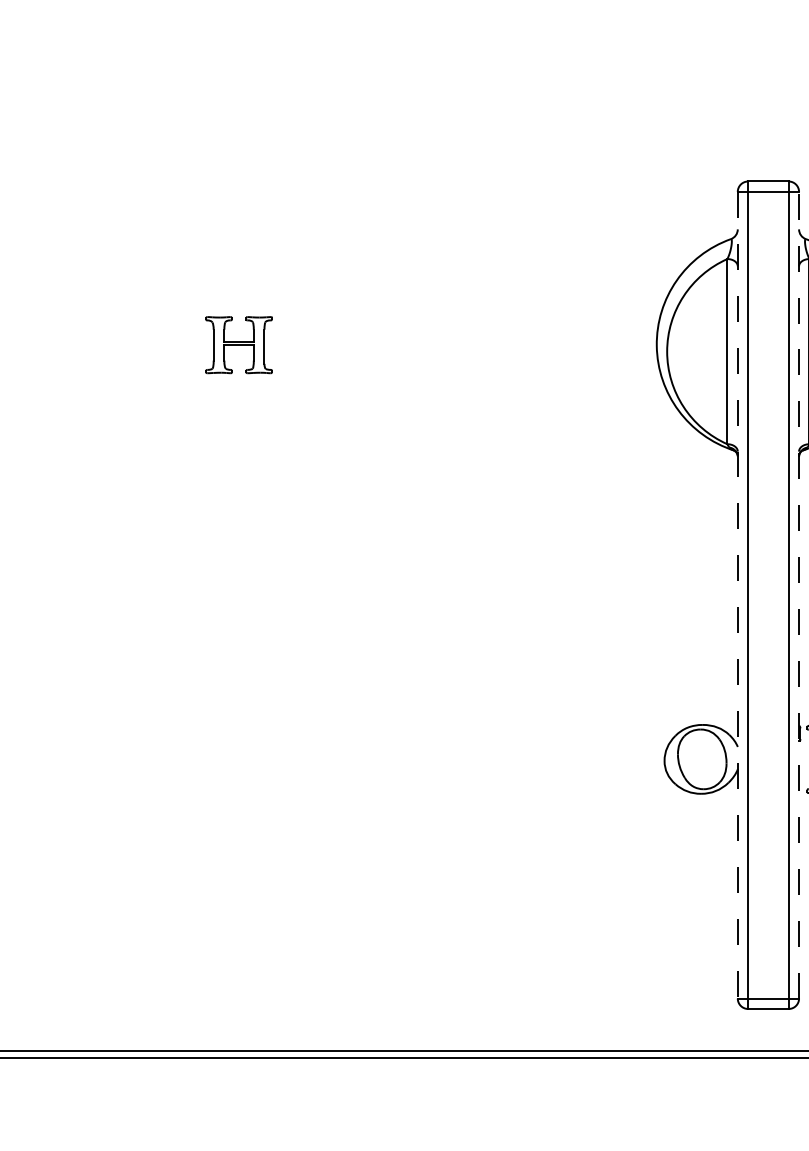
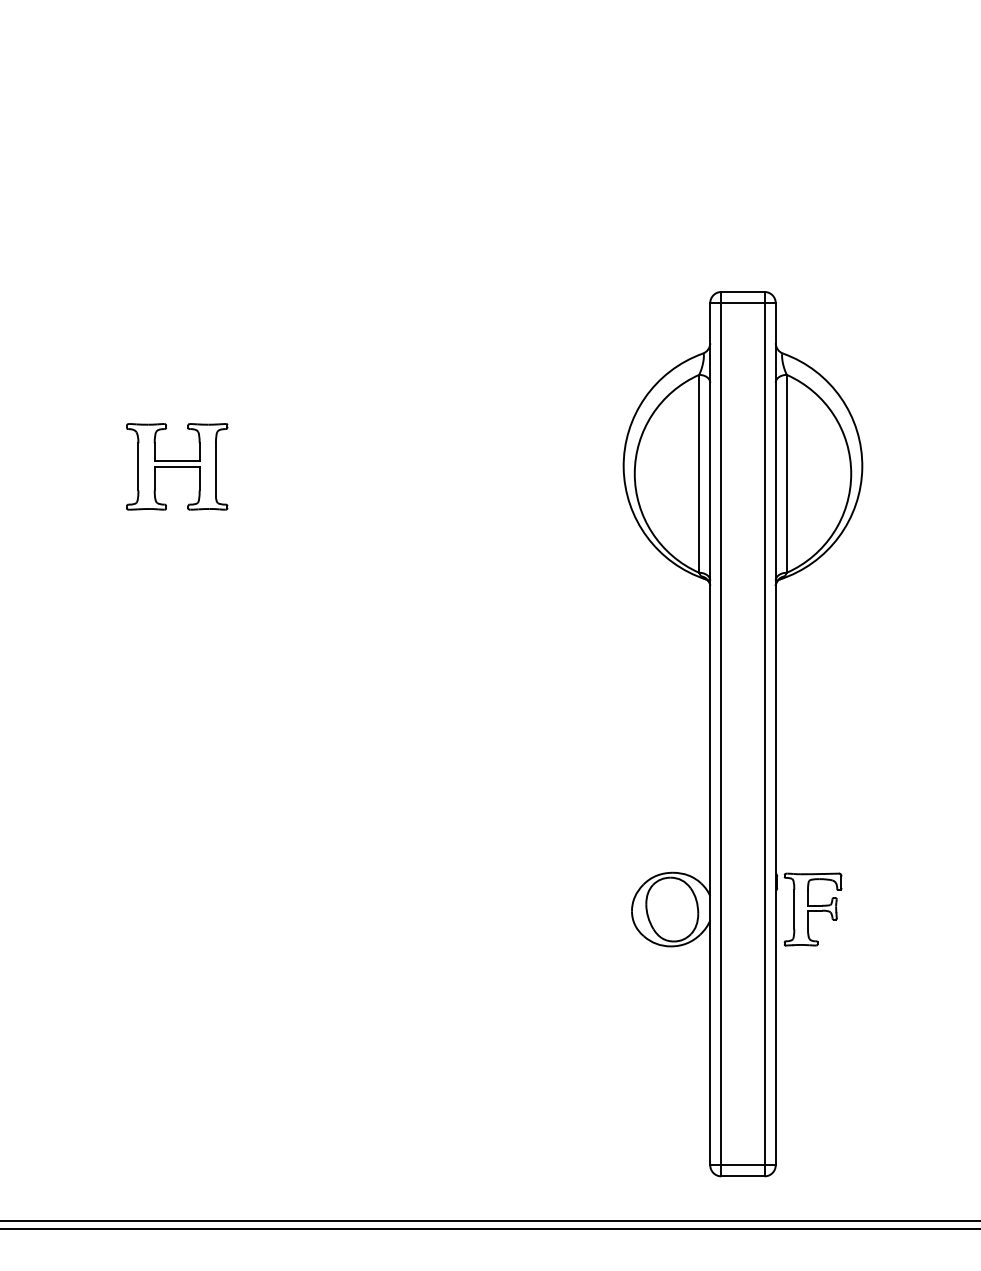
part: (239, 344) -> (177, 466), size x1.43
line: (798, 594) -> (775, 733), dashed -> solid
line: (738, 595) -> (710, 734), dashed -> solid

